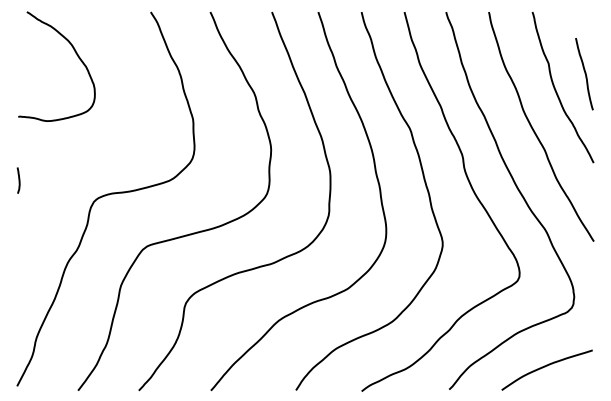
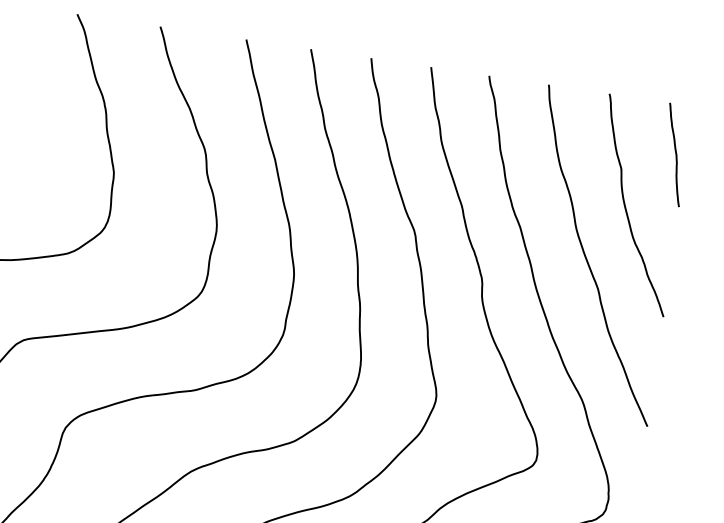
curve: (584, 73) -> (674, 154), moved

